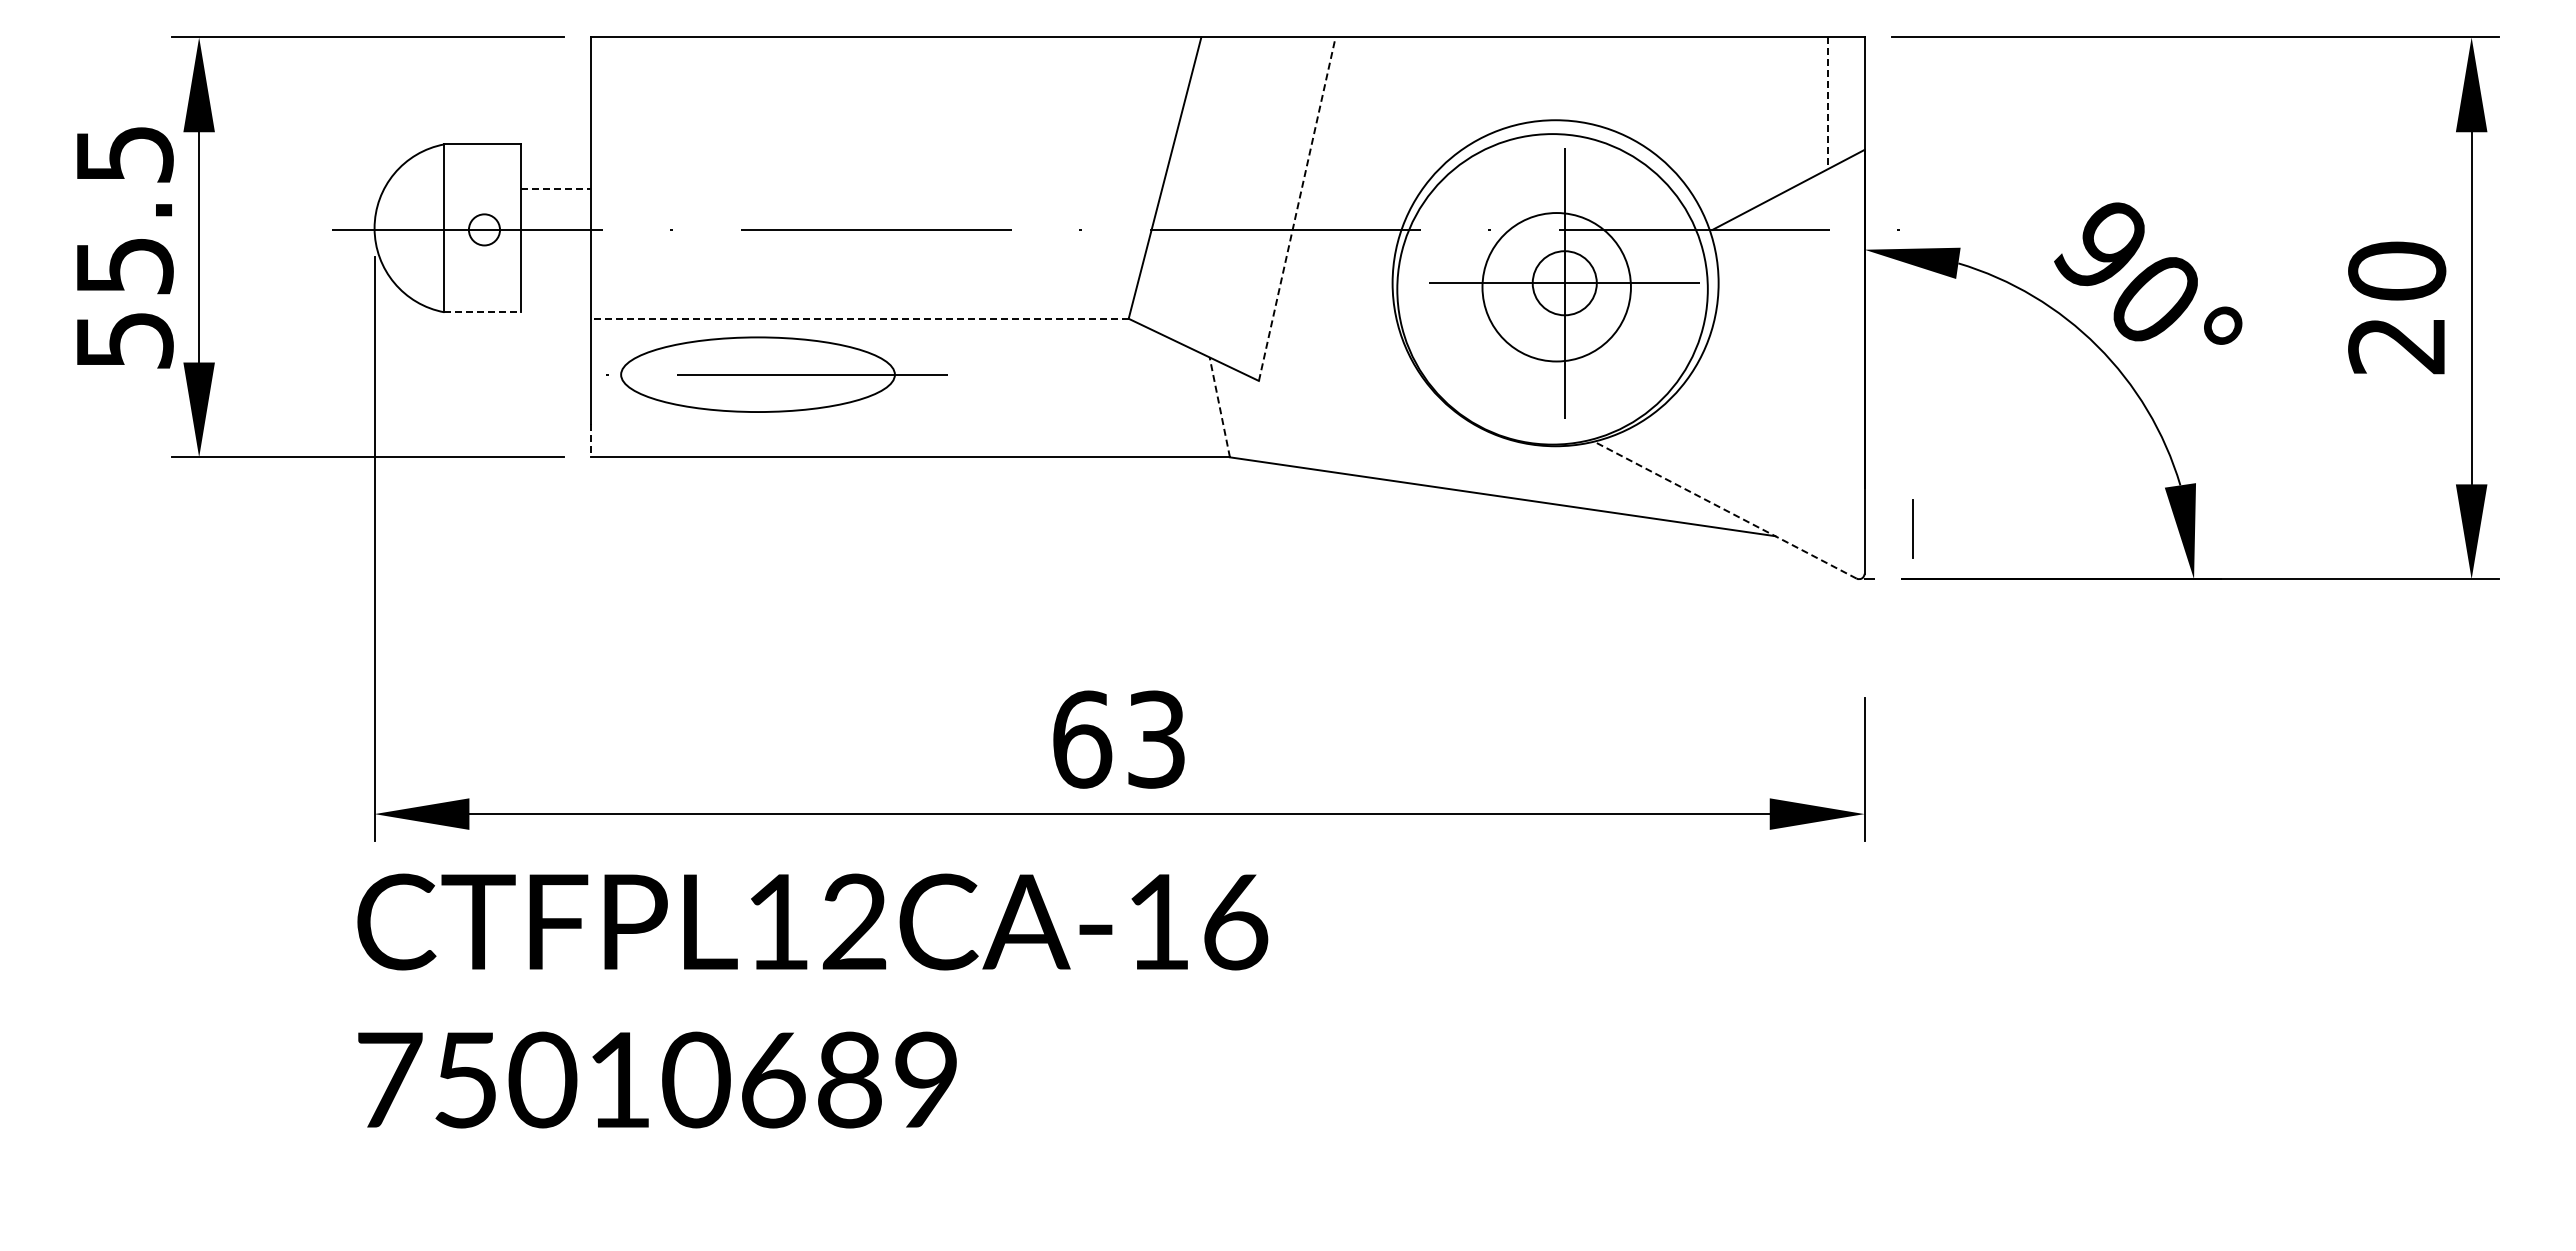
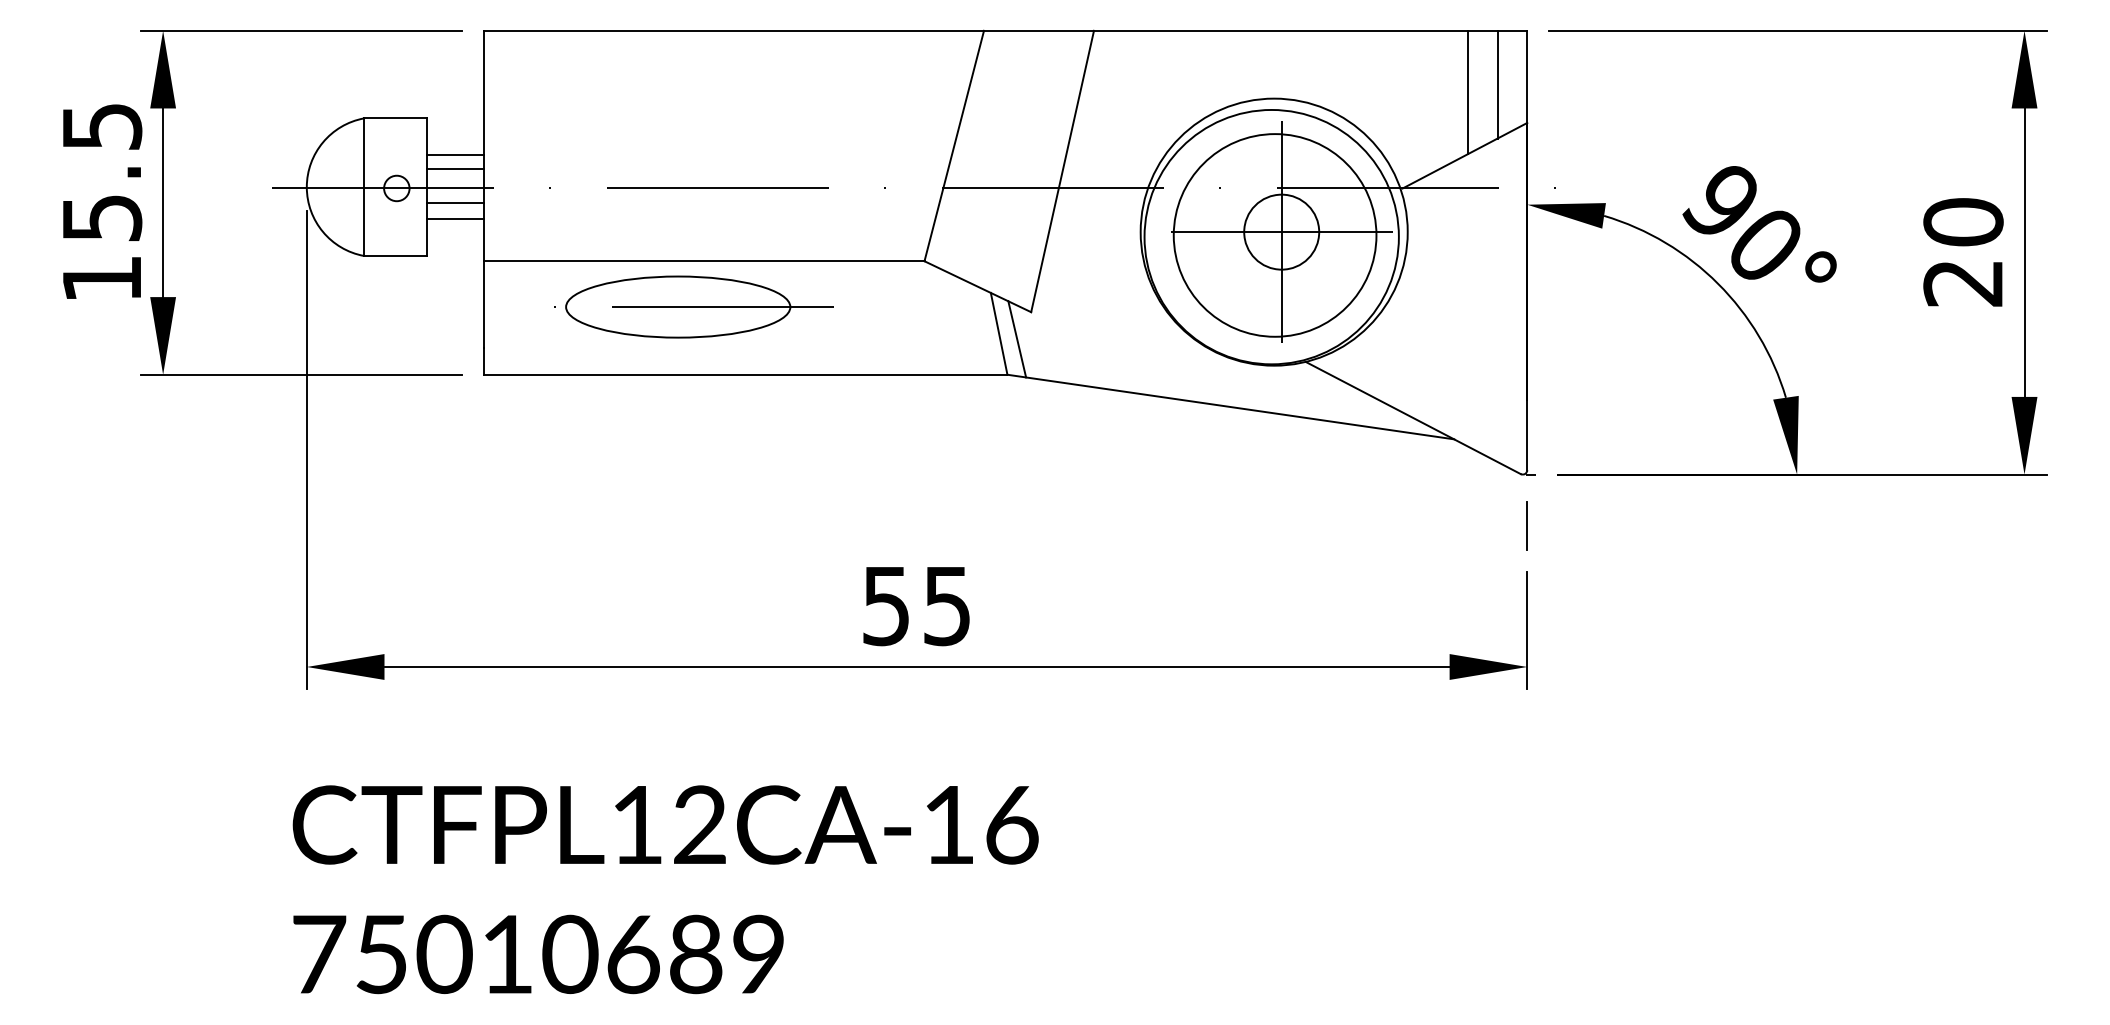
line: (1828, 103) -> (1497, 84), dashed -> solid
line: (1792, 112) -> (1468, 92), added
line: (556, 189) -> (455, 155), dashed -> solid
line: (555, 205) -> (455, 168), added
line: (1297, 209) -> (1062, 171), dashed -> solid
line: (555, 247) -> (455, 202), added
line: (555, 267) -> (455, 219), added
circle: (1564, 283) -> (1281, 232), size x1.43
circle: (1556, 287) -> (1274, 235), size x1.67
line: (483, 312) -> (396, 256), dashed -> solid
line: (860, 318) -> (704, 261), dashed -> solid
text: (125, 340) -> (102, 279), 55.5 -> 15.5
part: (776, 374) -> (693, 306), moved
line: (1219, 407) -> (998, 333), dashed -> solid
line: (1241, 413) -> (1016, 338), added
line: (591, 440) -> (484, 360), dashed -> solid
line: (1724, 509) -> (1412, 417), dashed -> solid
line: (1912, 528) -> (1527, 525), moved
text: (1118, 739) -> (916, 605), 63 -> 55
text: (812, 1000) -> (665, 889), moved

